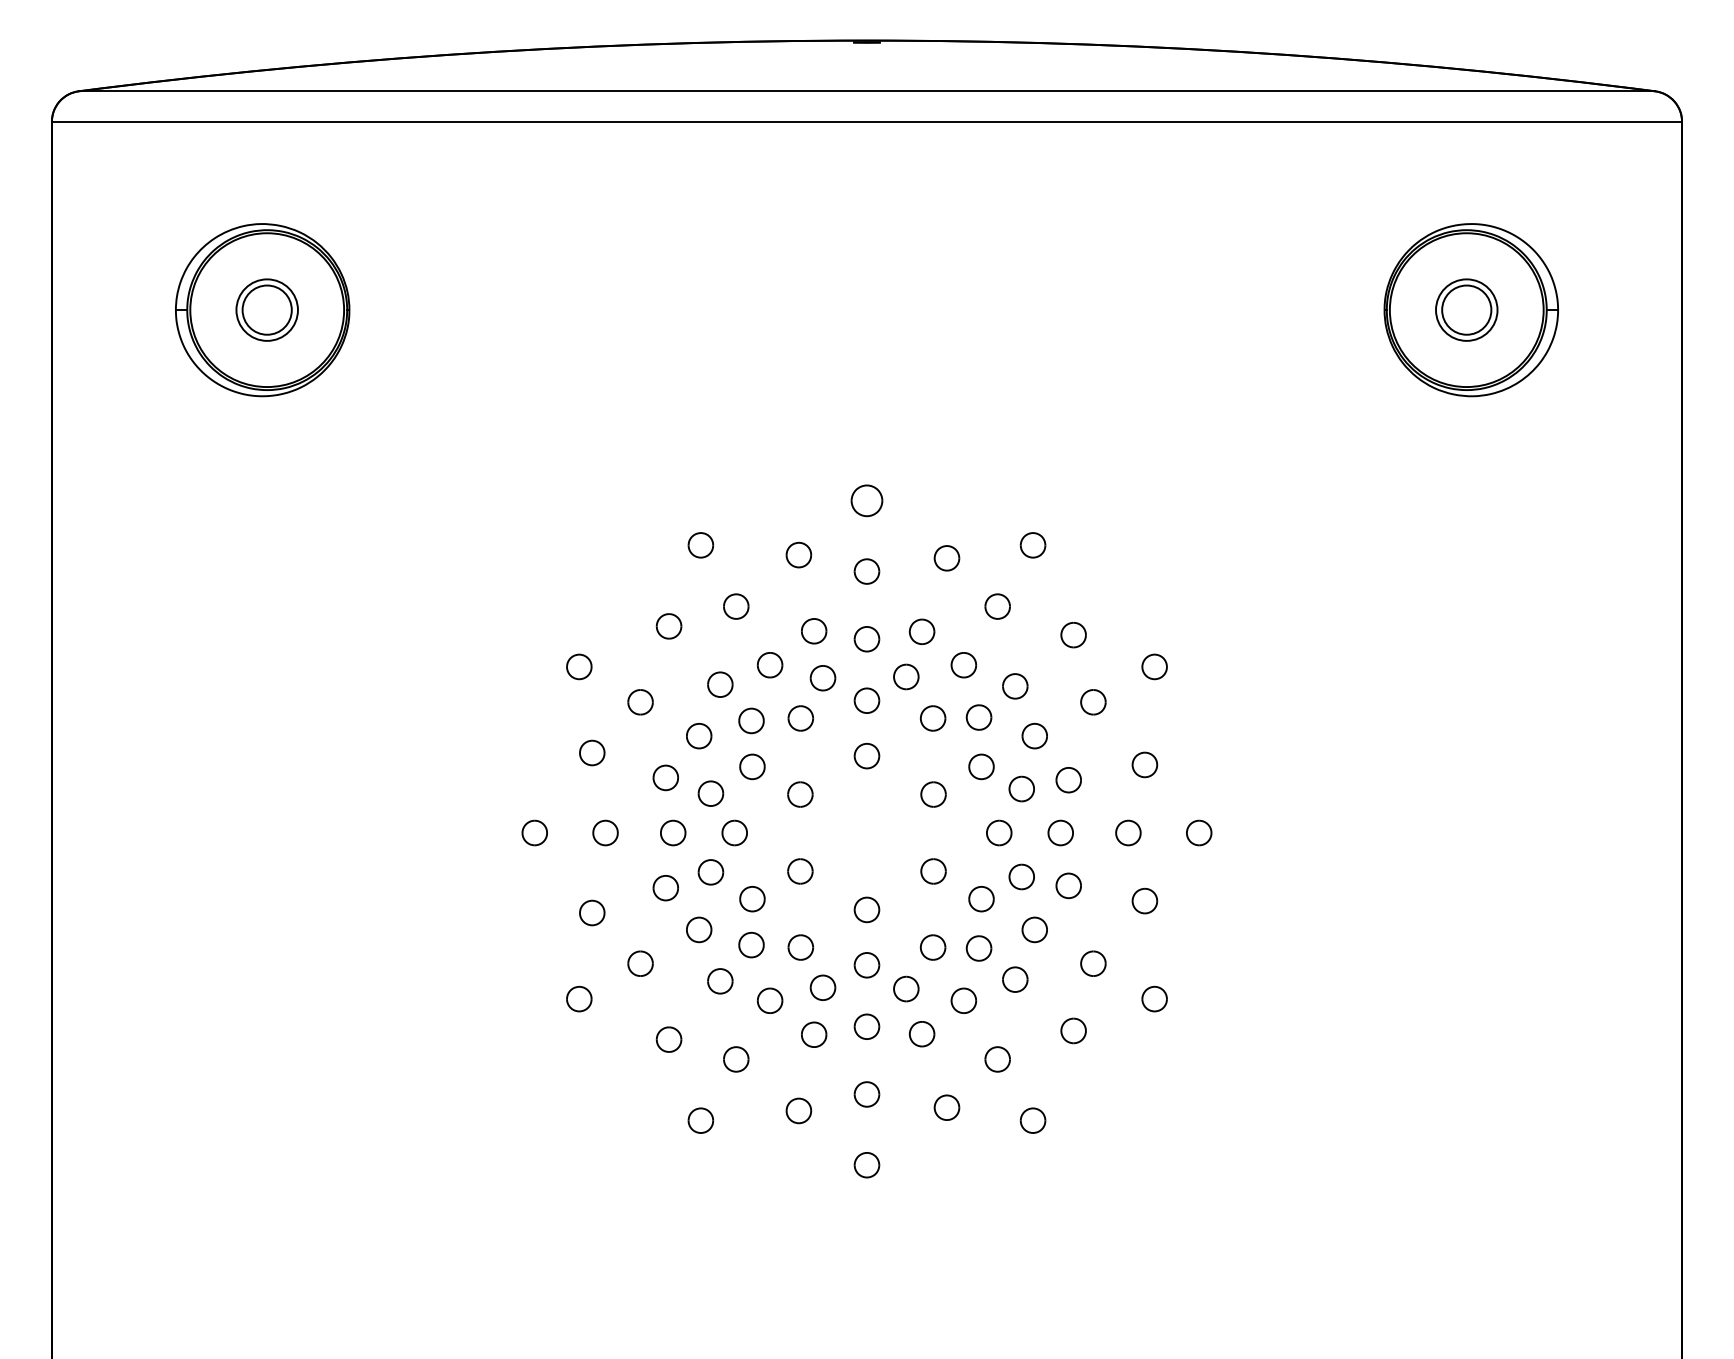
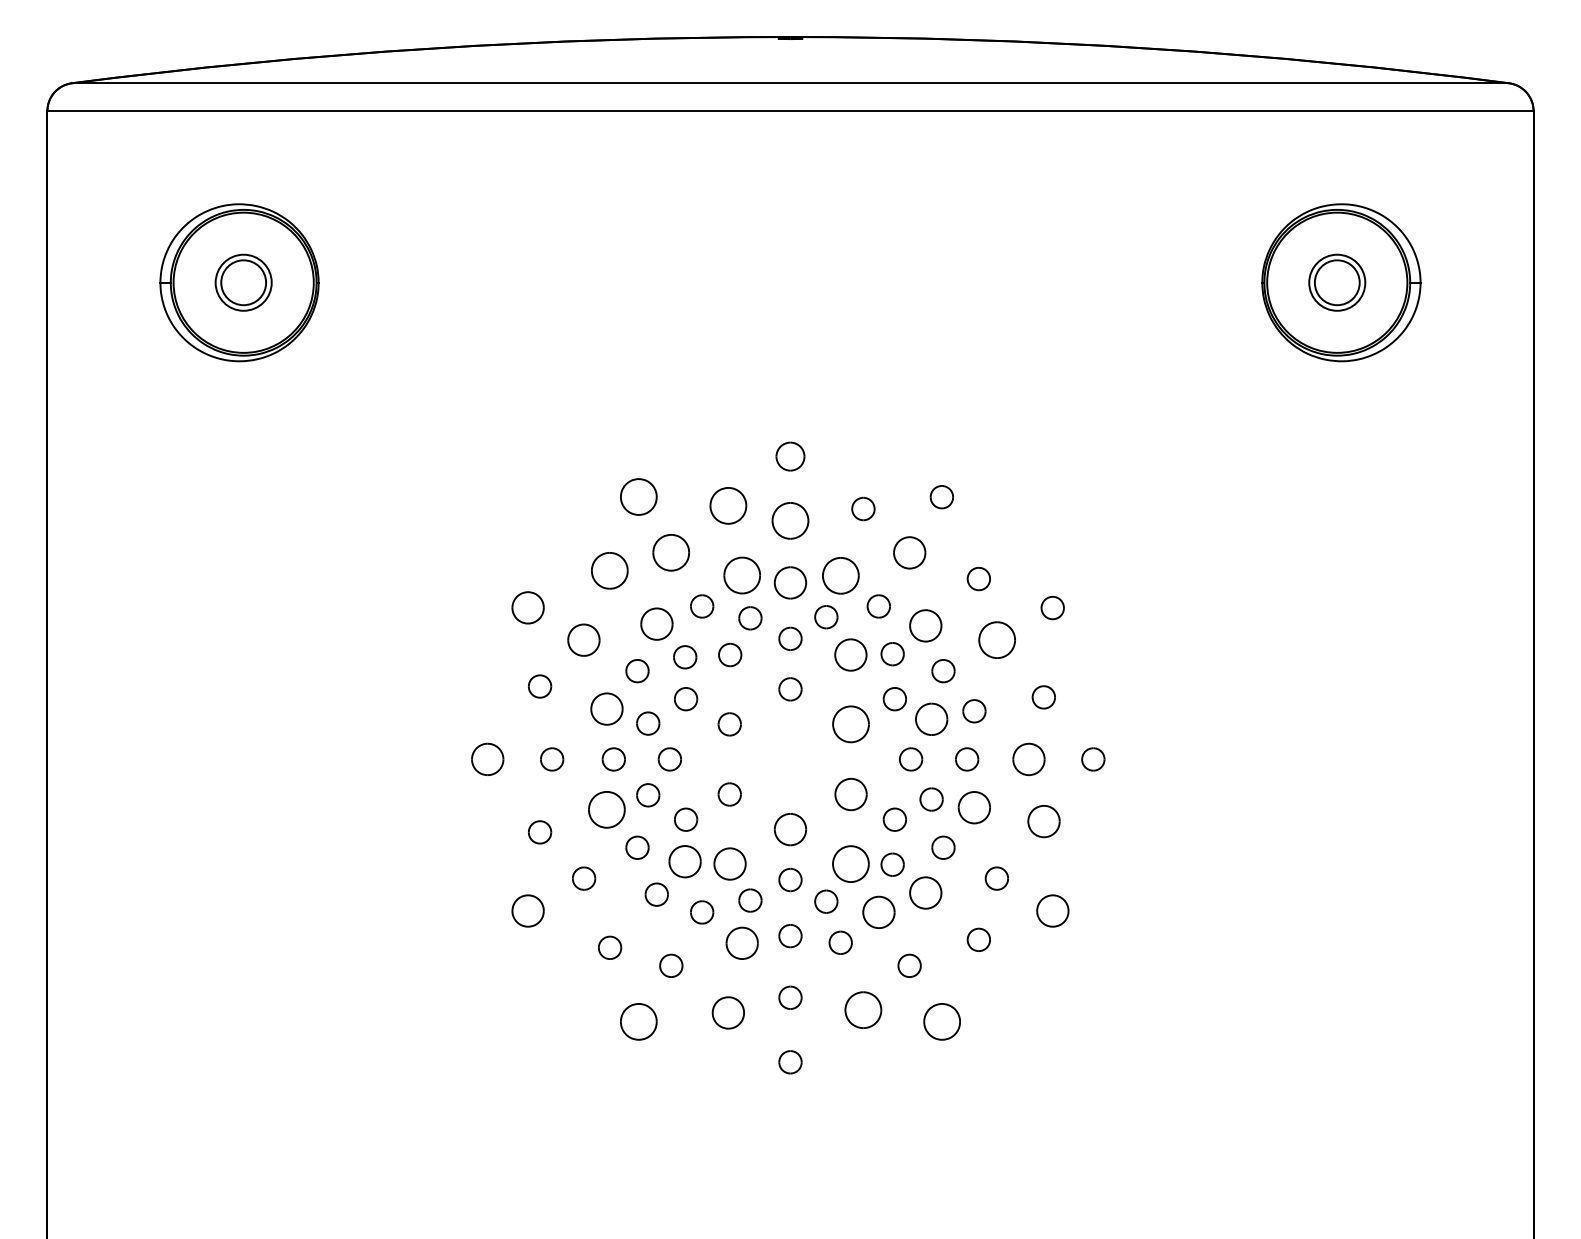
part: (701, 545) -> (639, 497), size x1.6
part: (798, 555) -> (728, 506), size x1.6
part: (867, 572) -> (790, 521), size x1.6
part: (736, 607) -> (671, 553), size x1.6
part: (997, 607) -> (909, 553), size x1.4
part: (669, 626) -> (610, 571), size x1.6
part: (814, 631) -> (742, 575), size x1.6
part: (921, 632) -> (840, 576), size x1.6
part: (867, 638) -> (790, 582), size x1.4
part: (579, 667) -> (528, 608), size x1.4
part: (720, 684) -> (656, 624), size x1.4
part: (1015, 686) -> (925, 625), size x1.4
part: (641, 702) -> (584, 640), size x1.4
part: (1092, 702) -> (996, 640), size x1.6
part: (932, 717) -> (850, 654), size x1.4
part: (666, 778) -> (607, 709), size x1.4
part: (1021, 789) -> (931, 719), size x1.4
part: (933, 794) -> (851, 724), size x1.6
part: (534, 833) -> (487, 759), size x1.4
part: (1128, 833) -> (1028, 759), size x1.4
part: (933, 871) -> (851, 794), size x1.4
part: (1068, 885) -> (974, 807), size x1.4
part: (666, 887) -> (607, 809), size x1.6
part: (1144, 901) -> (1043, 821), size x1.4
part: (867, 909) -> (790, 829), size x1.4
part: (751, 944) -> (685, 861), size x1.4
part: (801, 947) -> (730, 863), size x1.4
part: (932, 947) -> (850, 863), size x1.6
part: (1015, 980) -> (925, 893), size x1.4
part: (579, 998) -> (528, 910), size x1.4
part: (1154, 998) -> (1052, 910), size x1.4
part: (963, 1000) -> (878, 912), size x1.4
part: (814, 1034) -> (742, 943), size x1.4
part: (947, 1107) -> (863, 1009), size x1.6
part: (798, 1110) -> (728, 1012), size x1.4
part: (701, 1120) -> (639, 1021), size x1.6
part: (1032, 1120) -> (941, 1021), size x1.6

